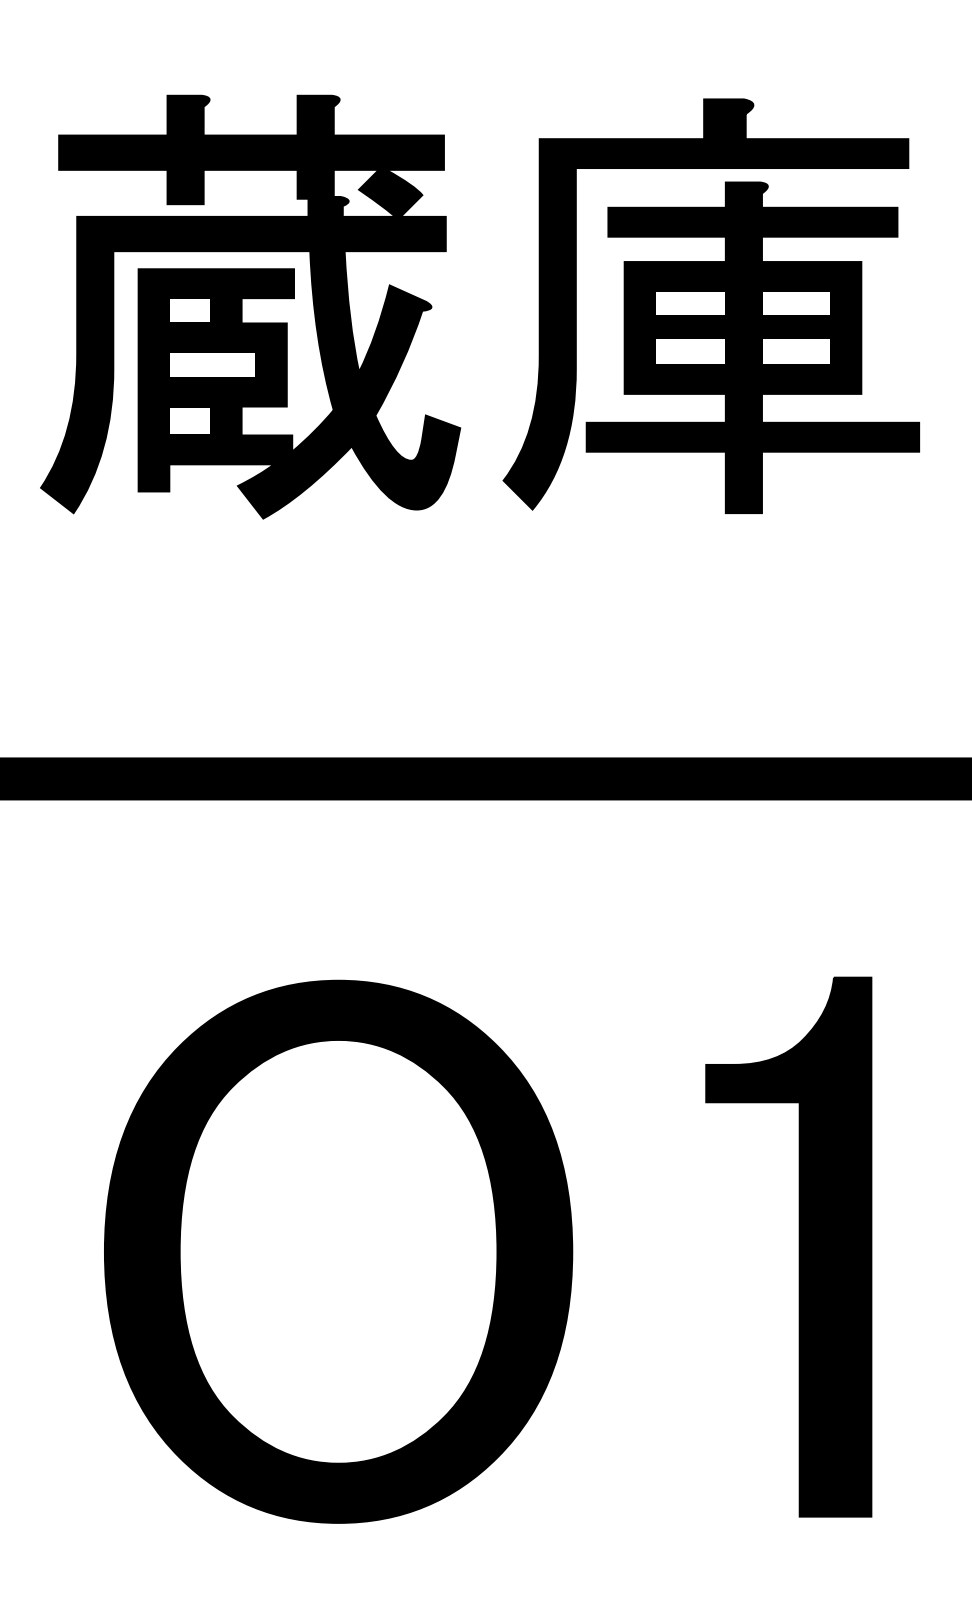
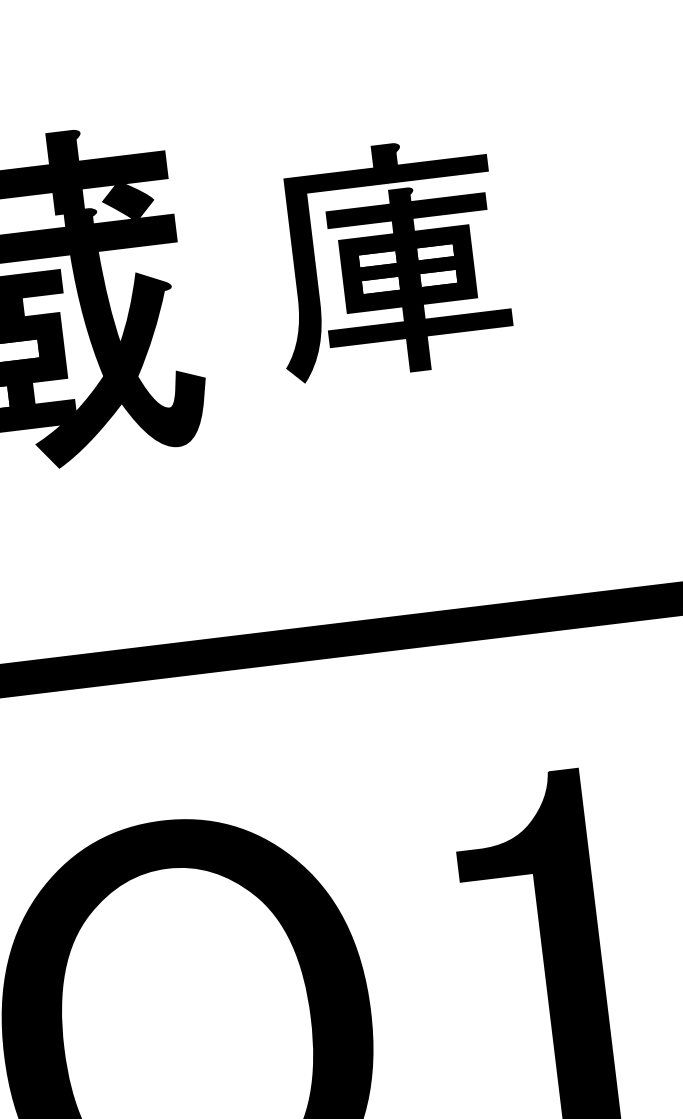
part: (710, 305) -> (388, 258), size x0.7

